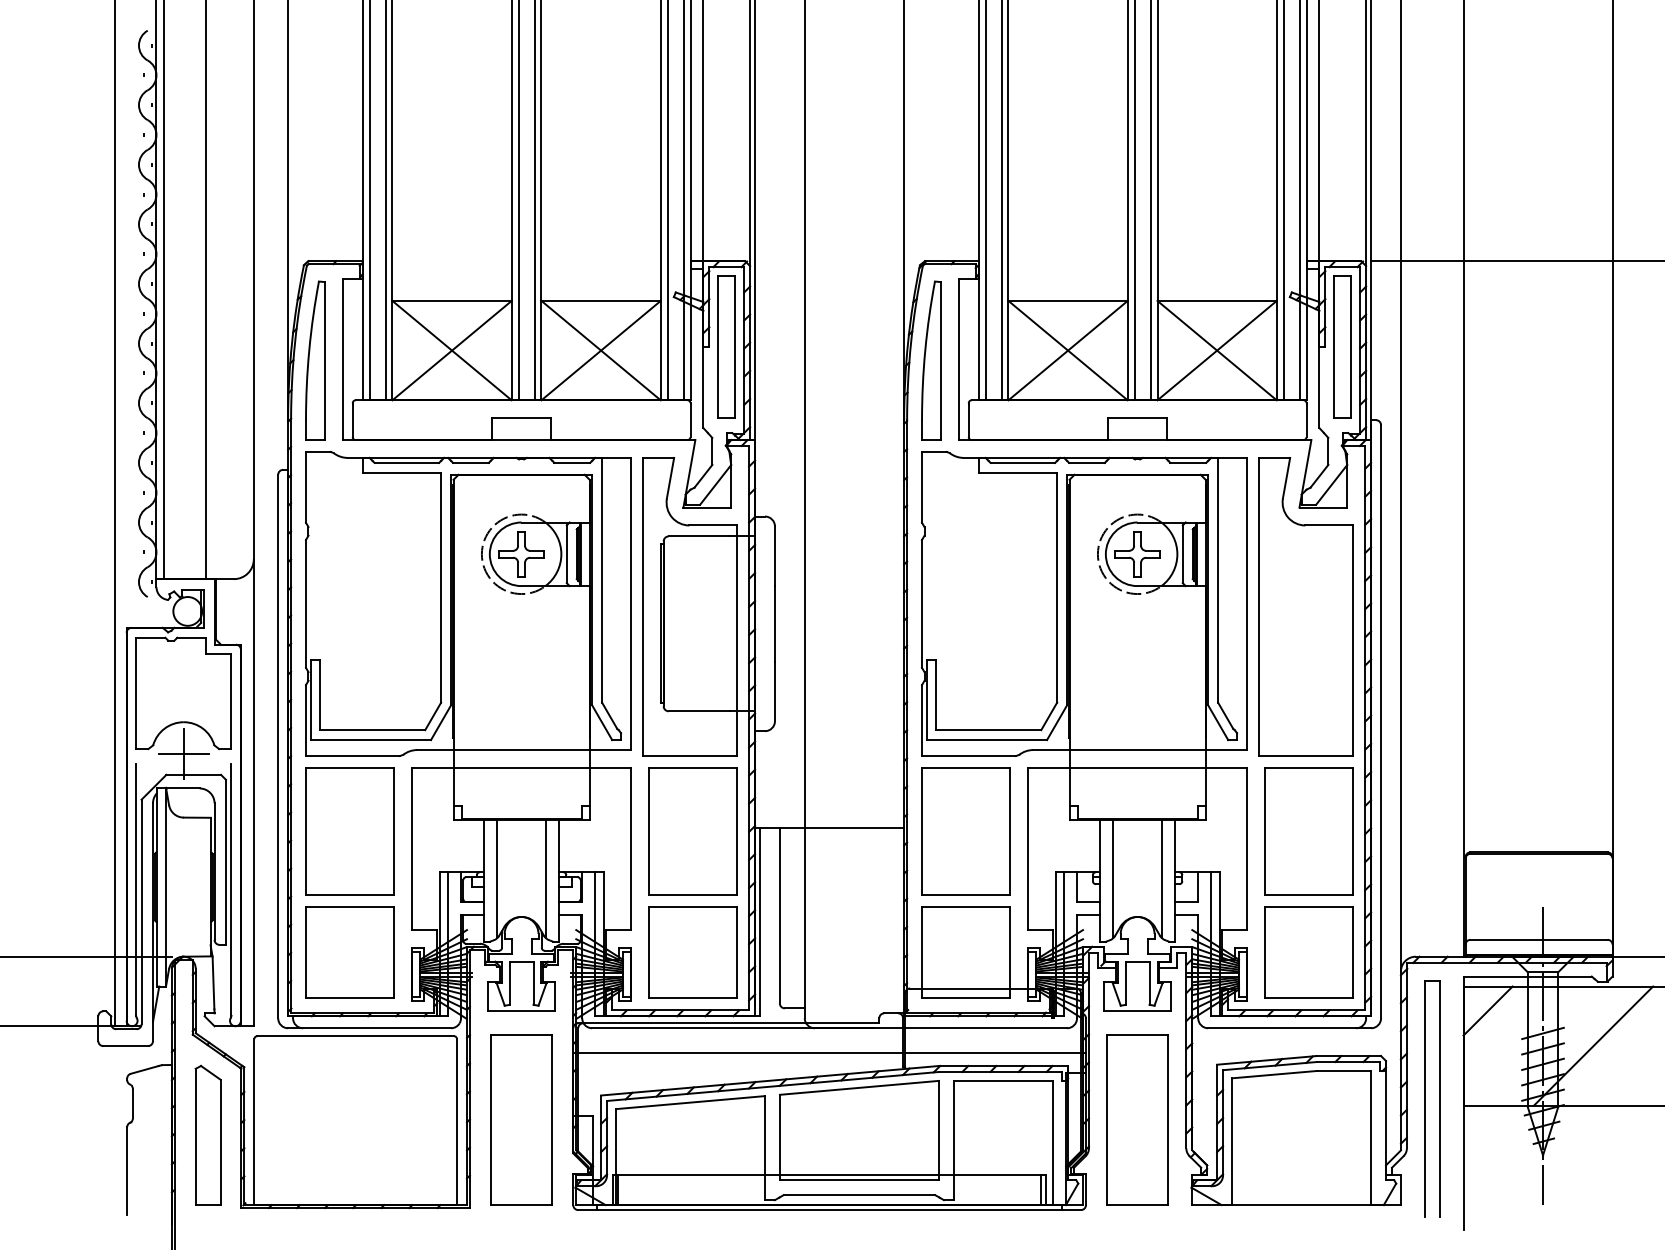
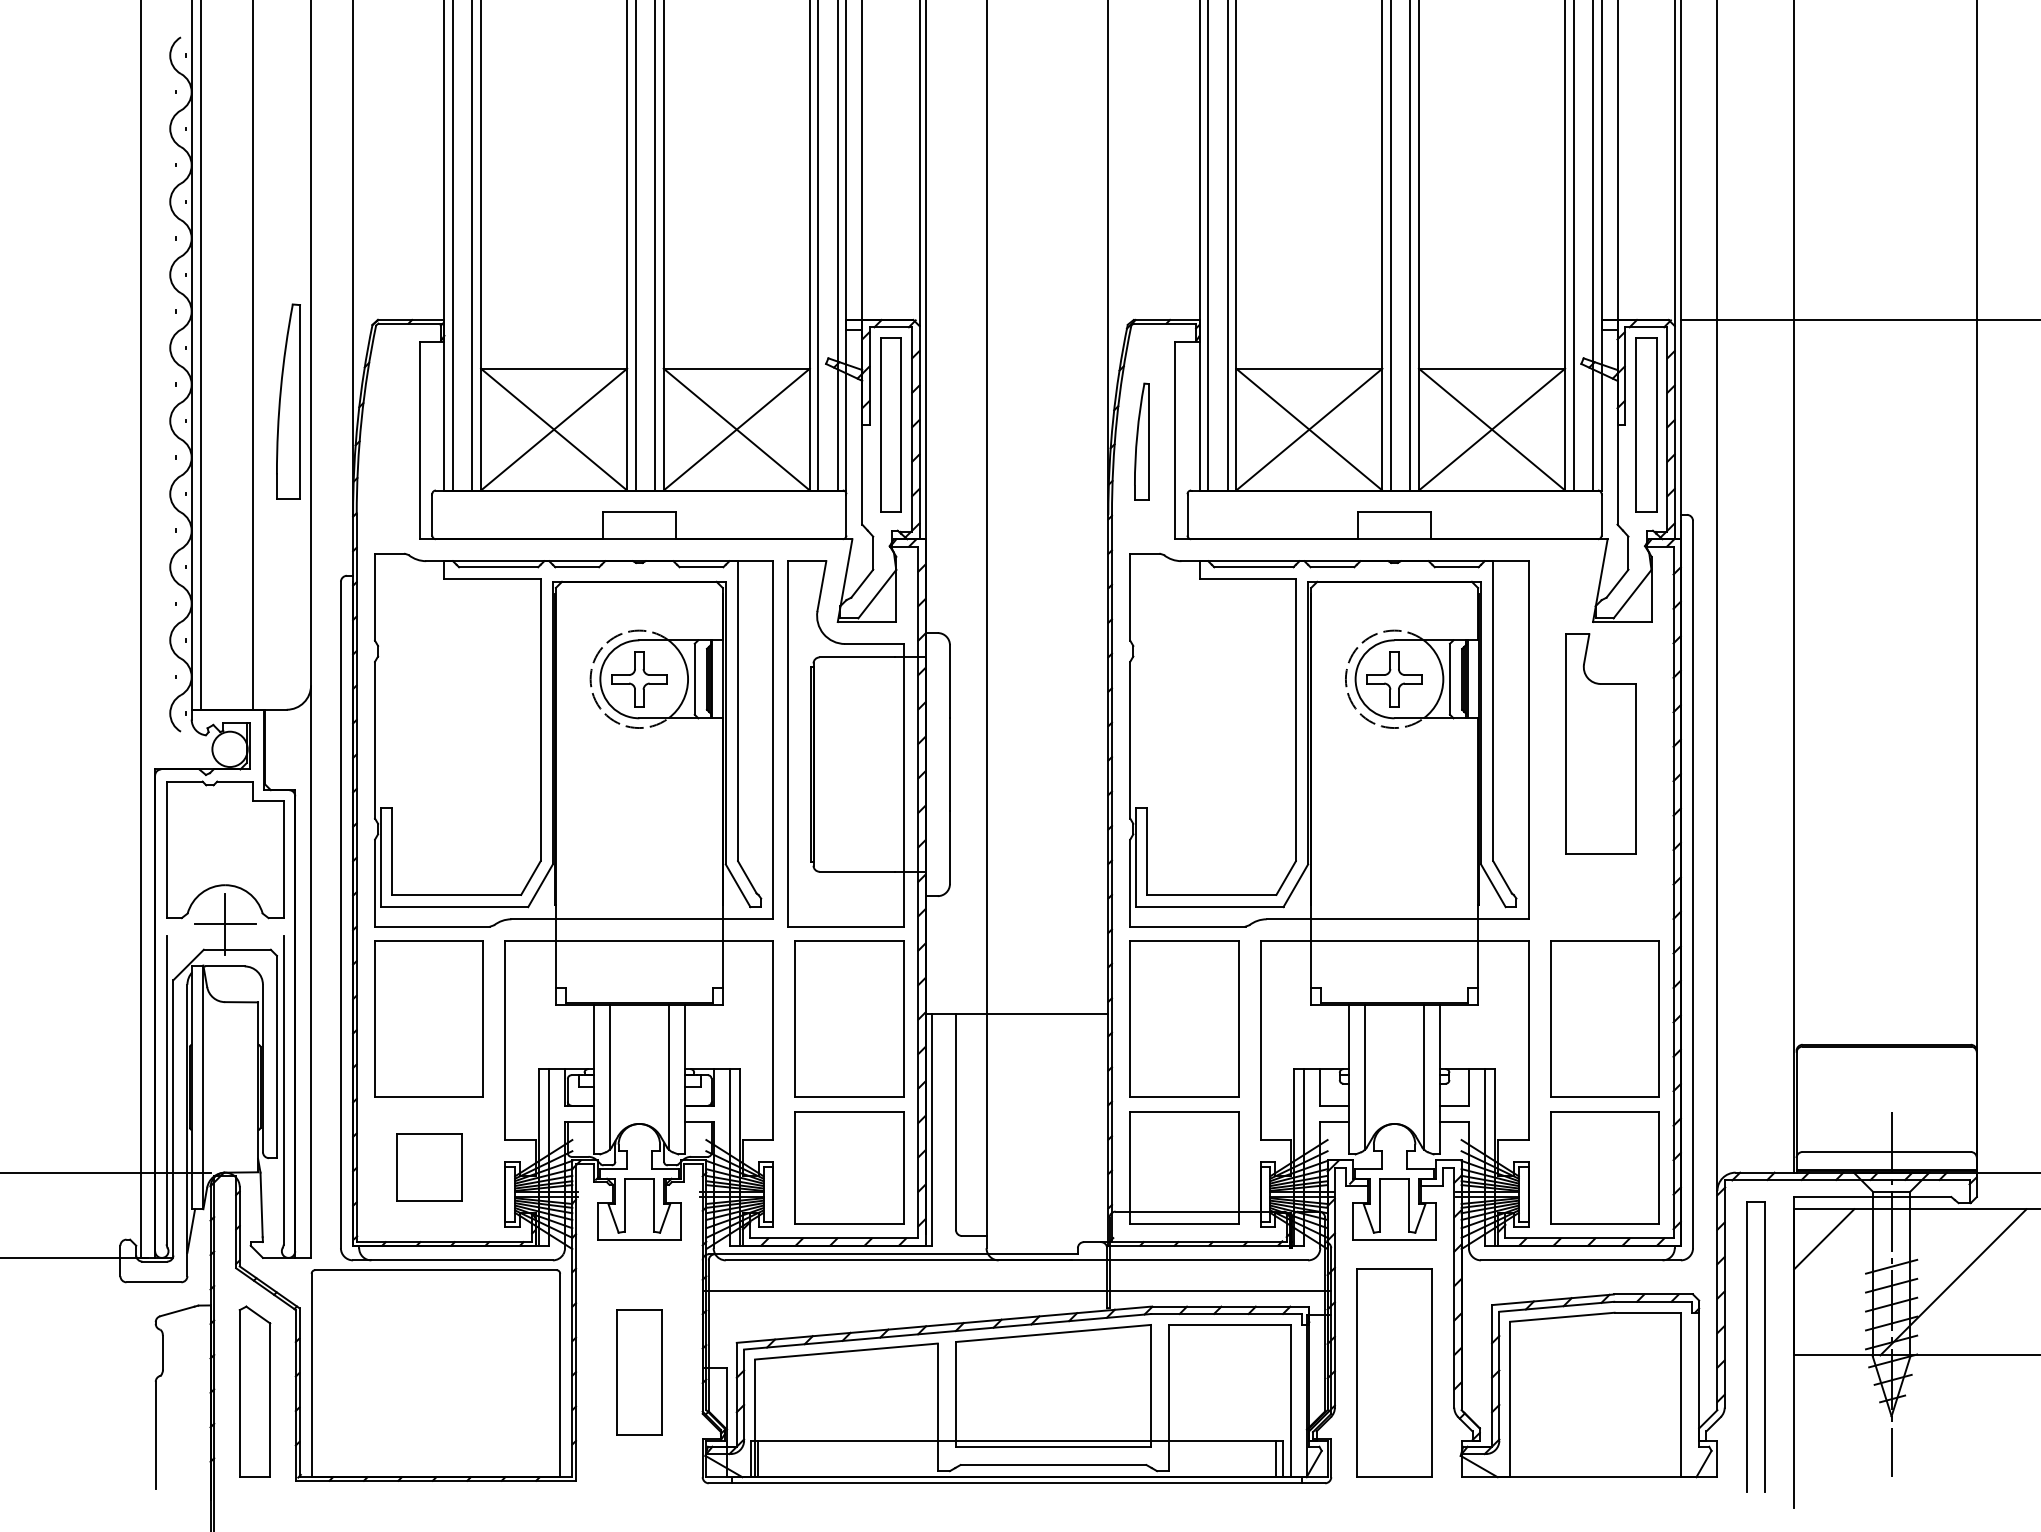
part: (315, 360) -> (288, 401), moved
part: (931, 360) -> (1141, 441), size x0.6
part: (1305, 606) -> (1600, 743), size x0.6
part: (349, 952) -> (428, 1167), size x0.6
part: (521, 1119) -> (639, 1372), size x0.6

